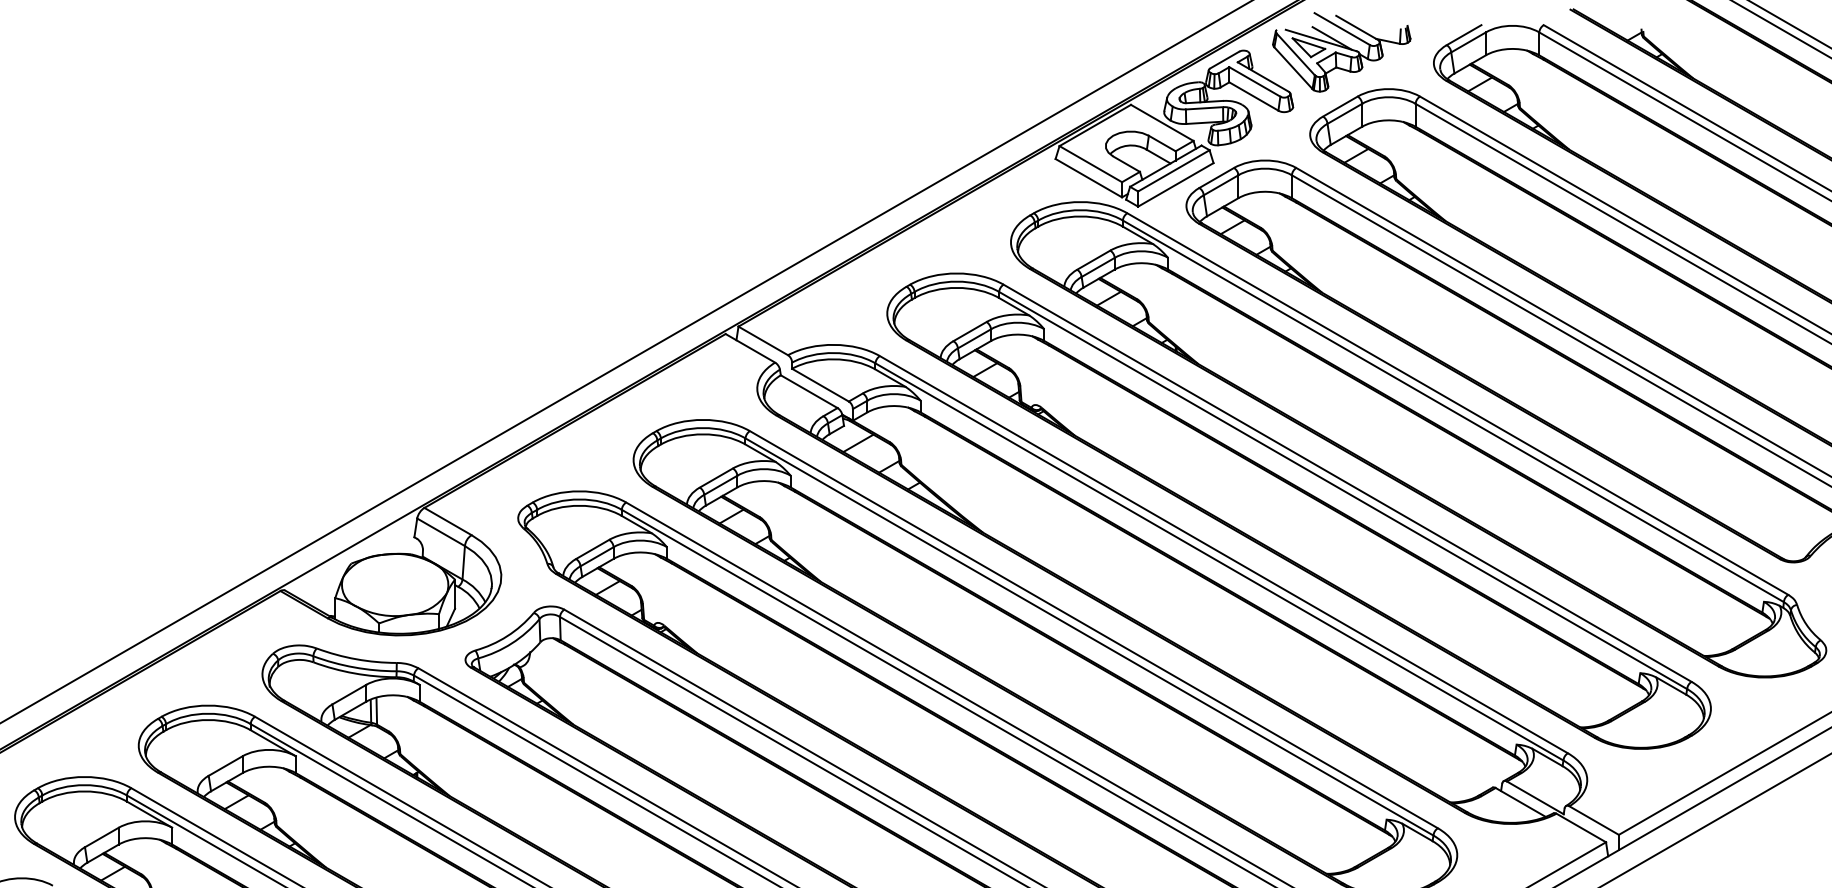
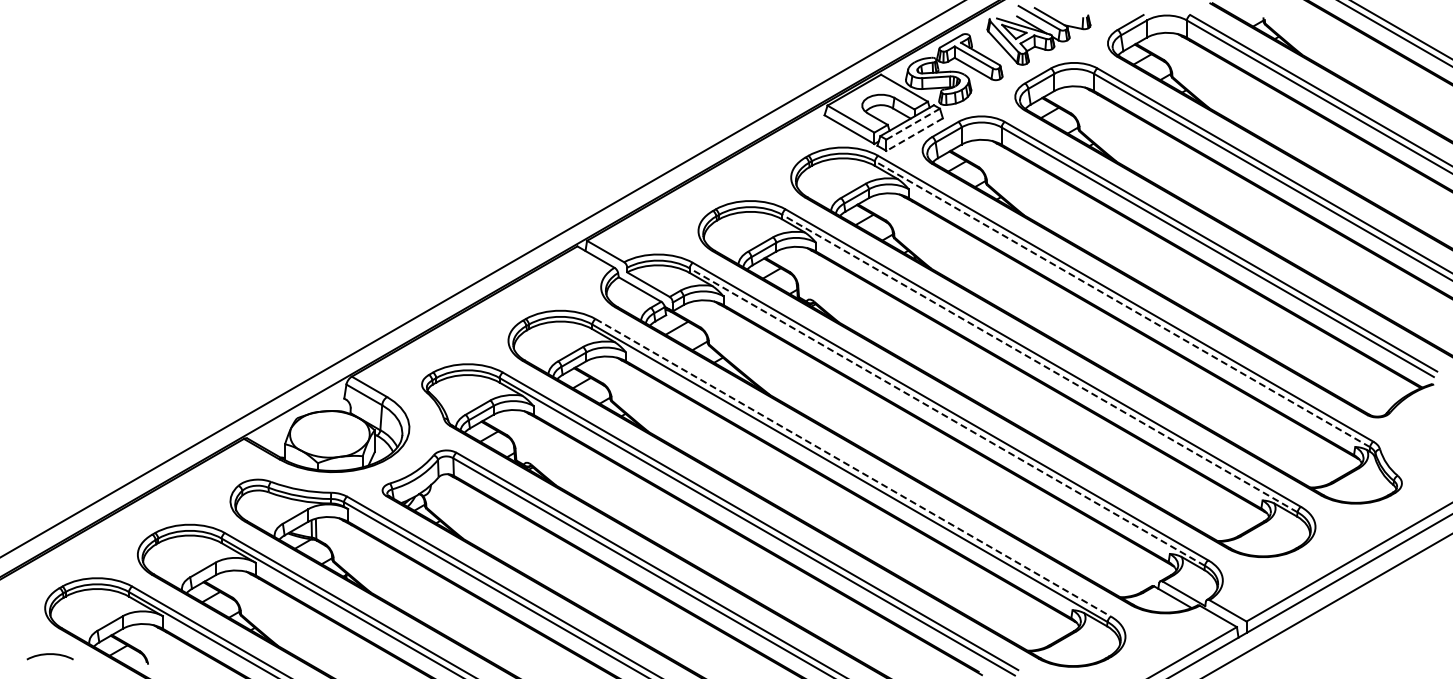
line: (1174, 171) -> (913, 124), solid -> dashed
line: (1175, 184) -> (914, 134), solid -> dashed
line: (1453, 411) -> (1122, 304), solid -> dashed
line: (1342, 490) -> (1039, 363), solid -> dashed
line: (1219, 562) -> (947, 417), solid -> dashed
line: (1094, 629) -> (853, 467), solid -> dashed

